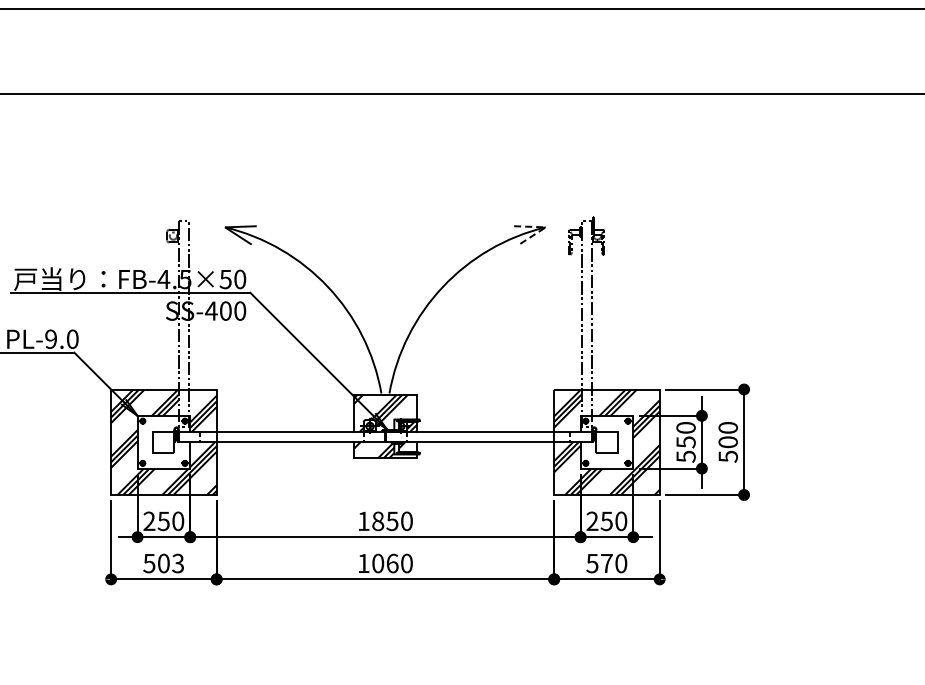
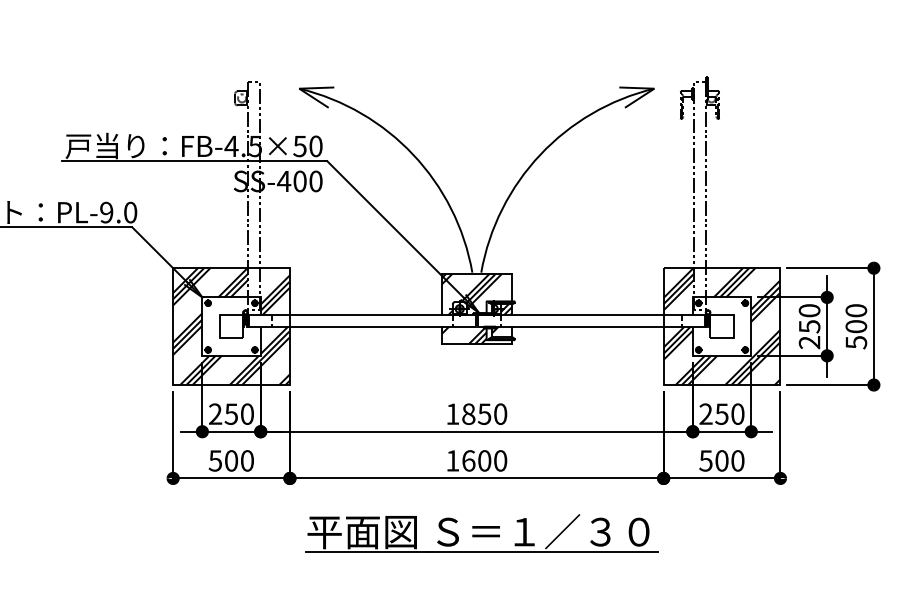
line: (545, 227) -> (654, 88), dashed -> solid
text: (685, 456) -> (809, 342), 550 -> 250
text: (178, 563) -> (247, 460), 503 -> 500
text: (385, 563) -> (476, 460), 1060 -> 1600
text: (606, 563) -> (721, 460), 570 -> 500
part: (389, 628) -> (481, 532), added

